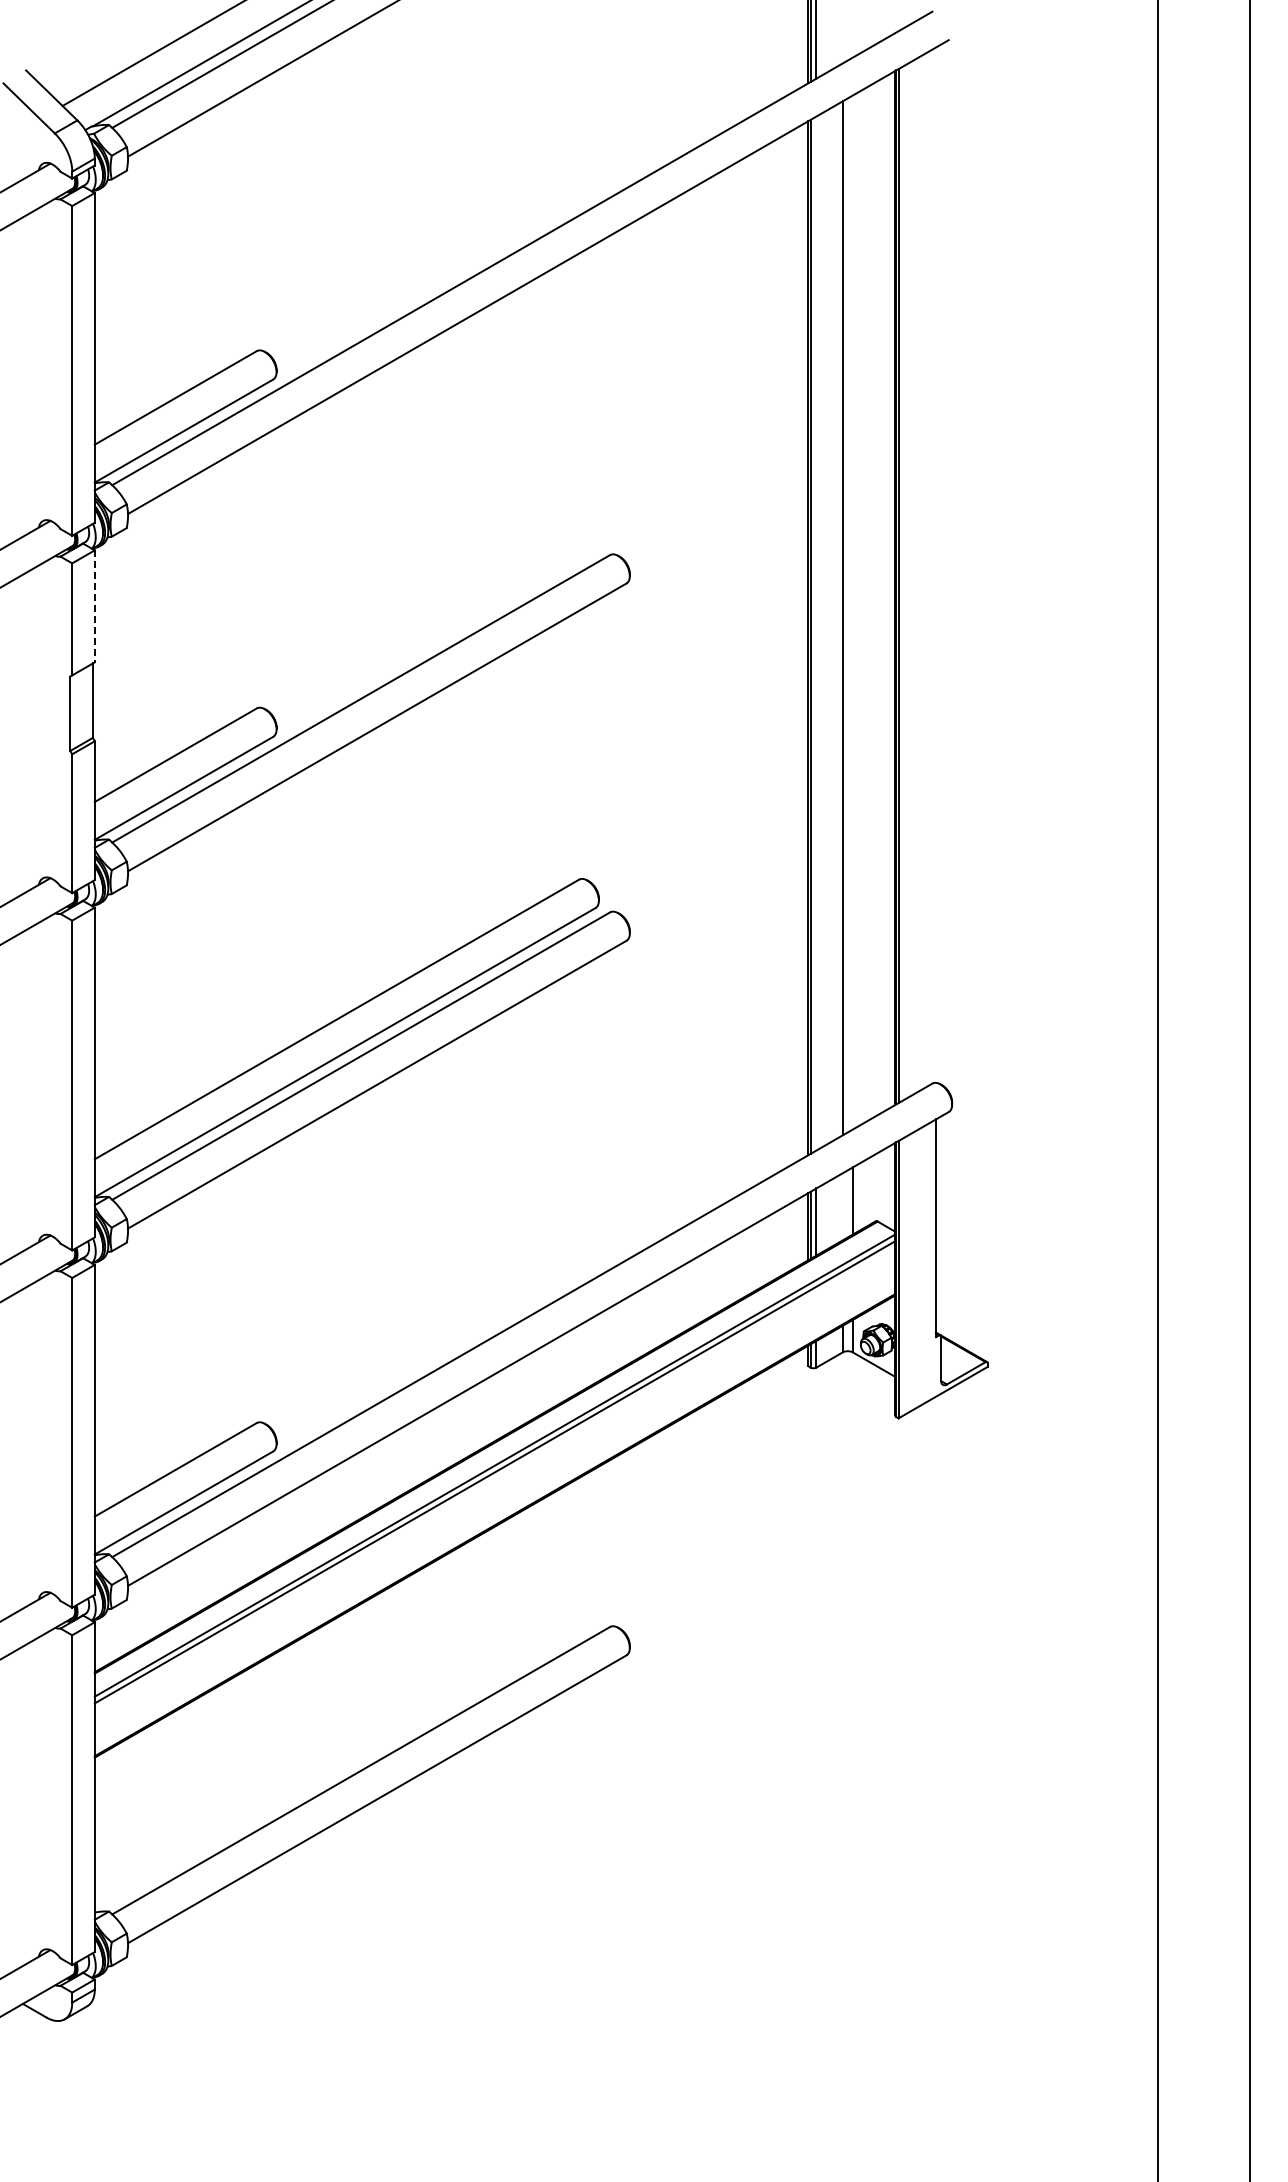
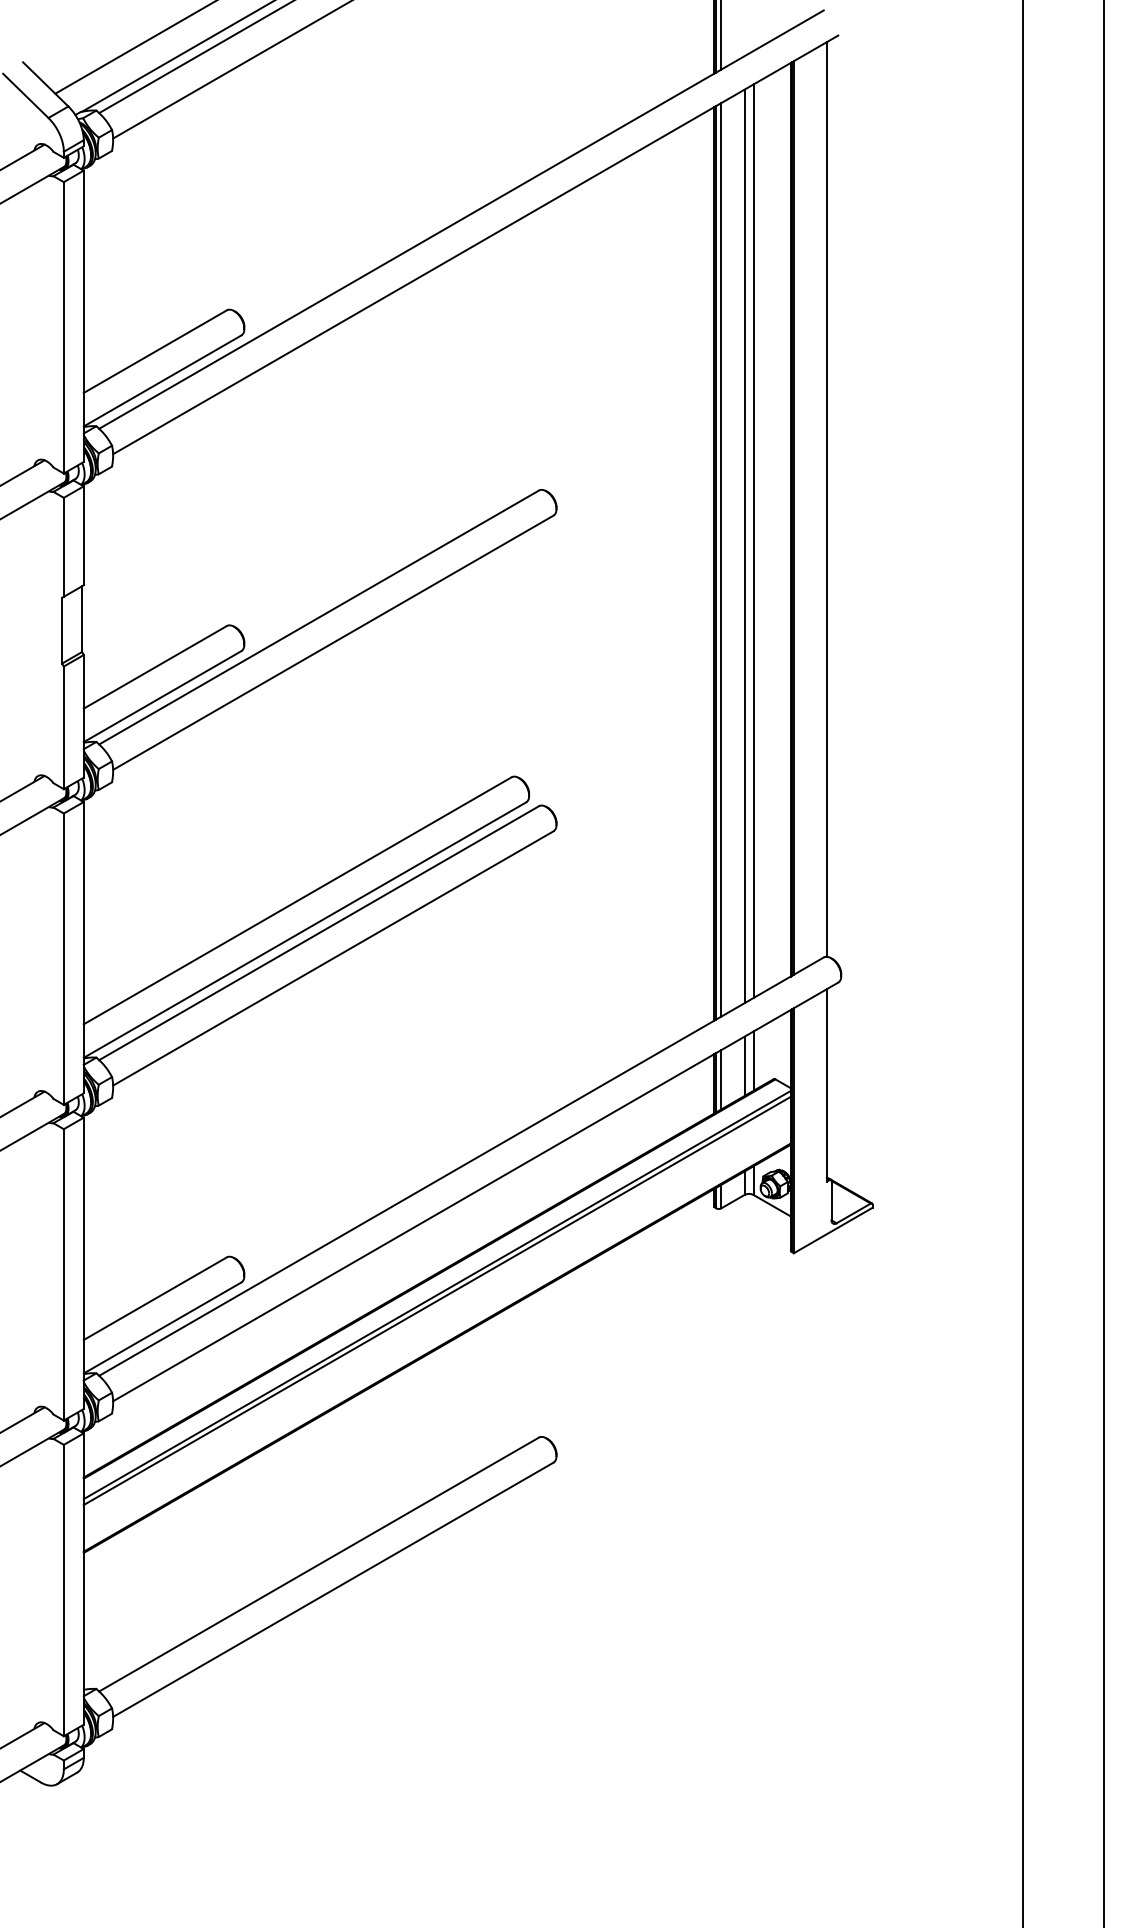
line: (935, 564) -> (826, 498), added
line: (94, 606) -> (83, 535), dashed -> solid
line: (852, 612) -> (753, 541), added
line: (816, 633) -> (721, 559), added
line: (842, 1206) -> (744, 1066), added

